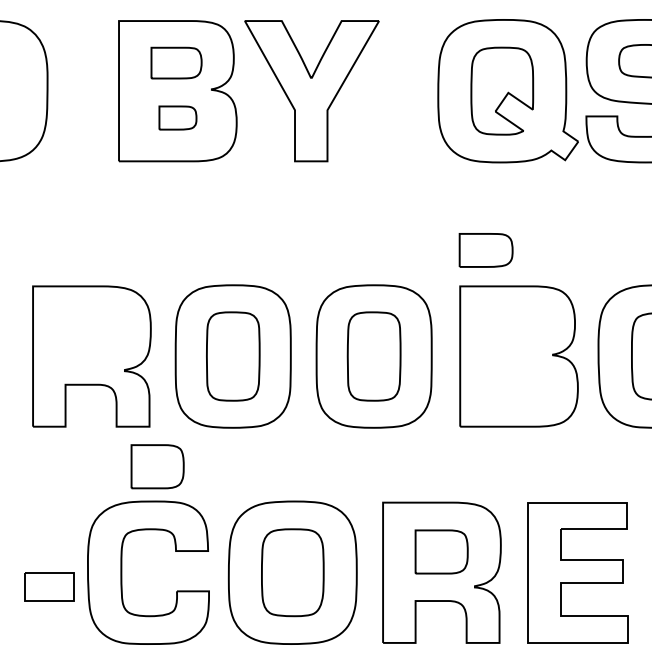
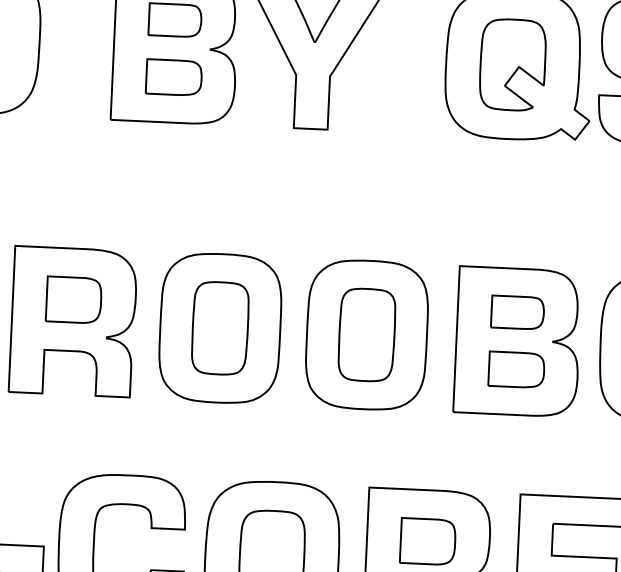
part: (177, 117) -> (173, 76), size x1.43
part: (485, 250) -> (515, 369), moved
part: (517, 328) -> (517, 312), added
part: (157, 466) -> (73, 299), moved

